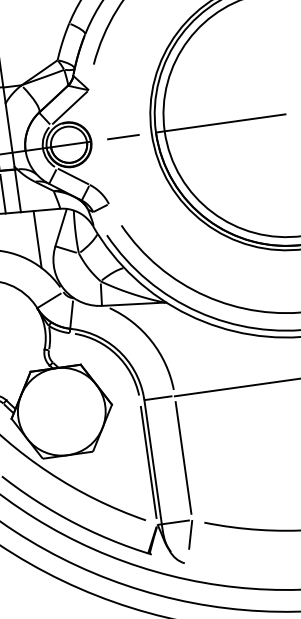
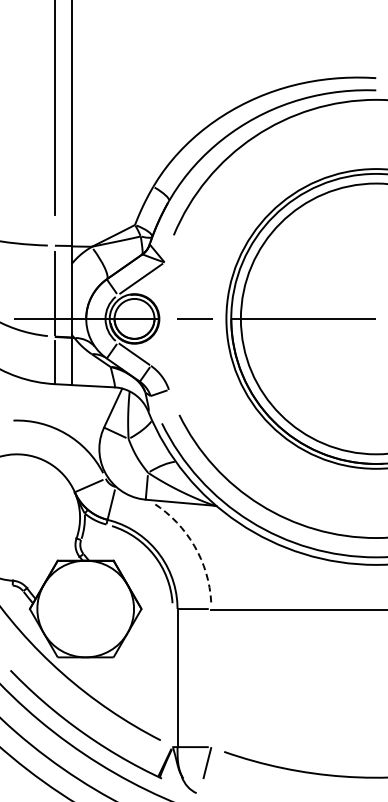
line: (37, 239) -> (85, 417), removed
arc: (151, 340) -> (194, 545), solid -> dashed
line: (183, 457) -> (211, 677), removed
line: (148, 462) -> (172, 677), removed

